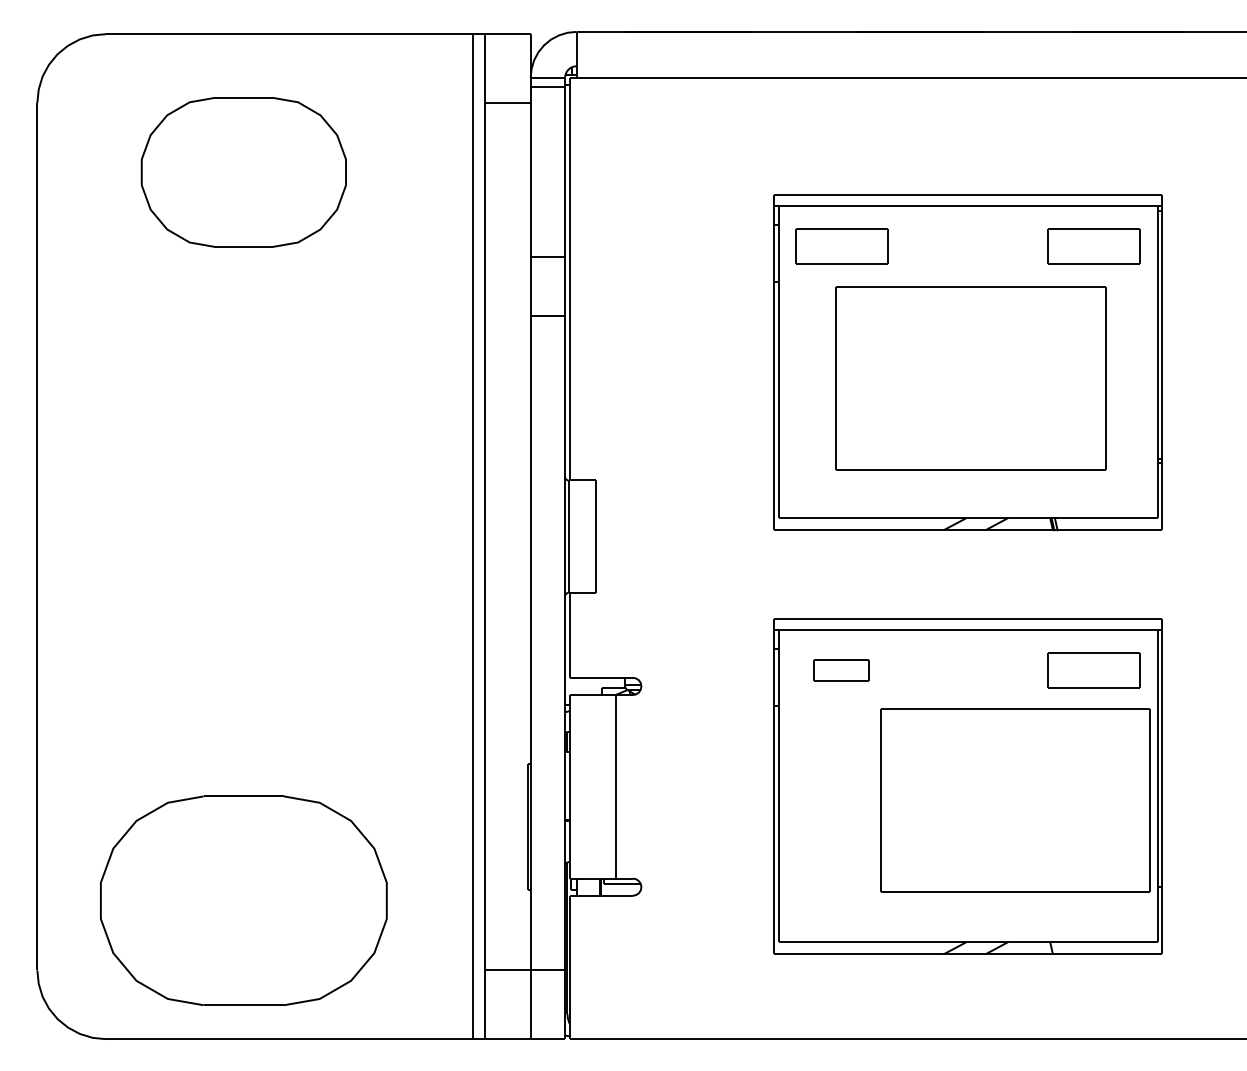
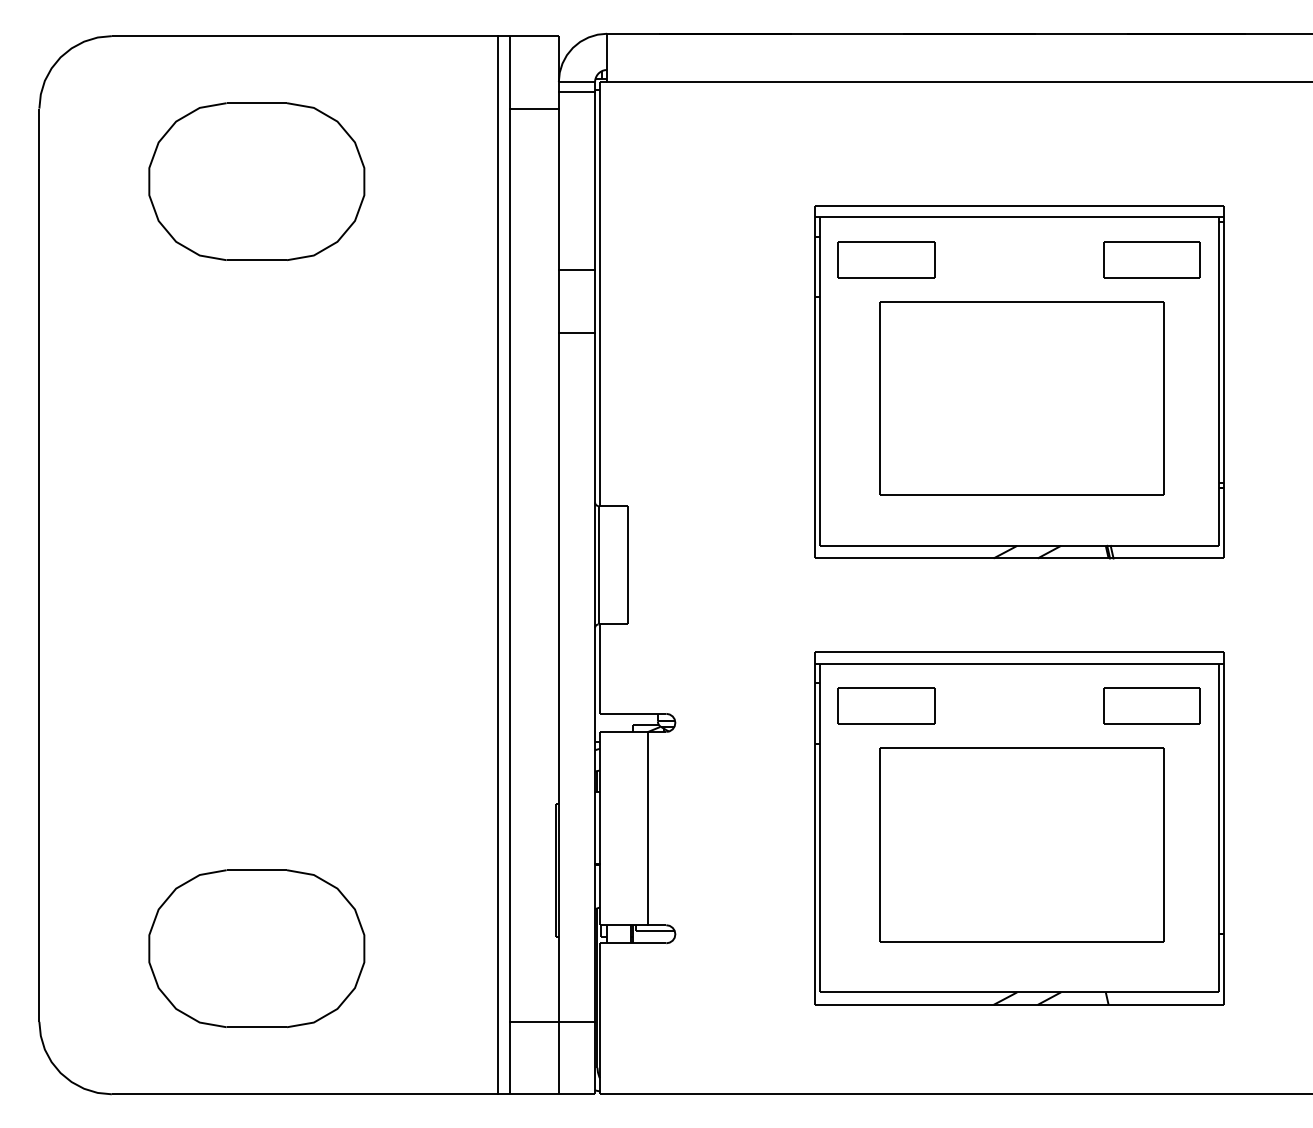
part: (841, 669) -> (886, 705), size x1.67
part: (1014, 800) -> (1021, 844), moved
part: (243, 900) -> (256, 948), size x0.71

